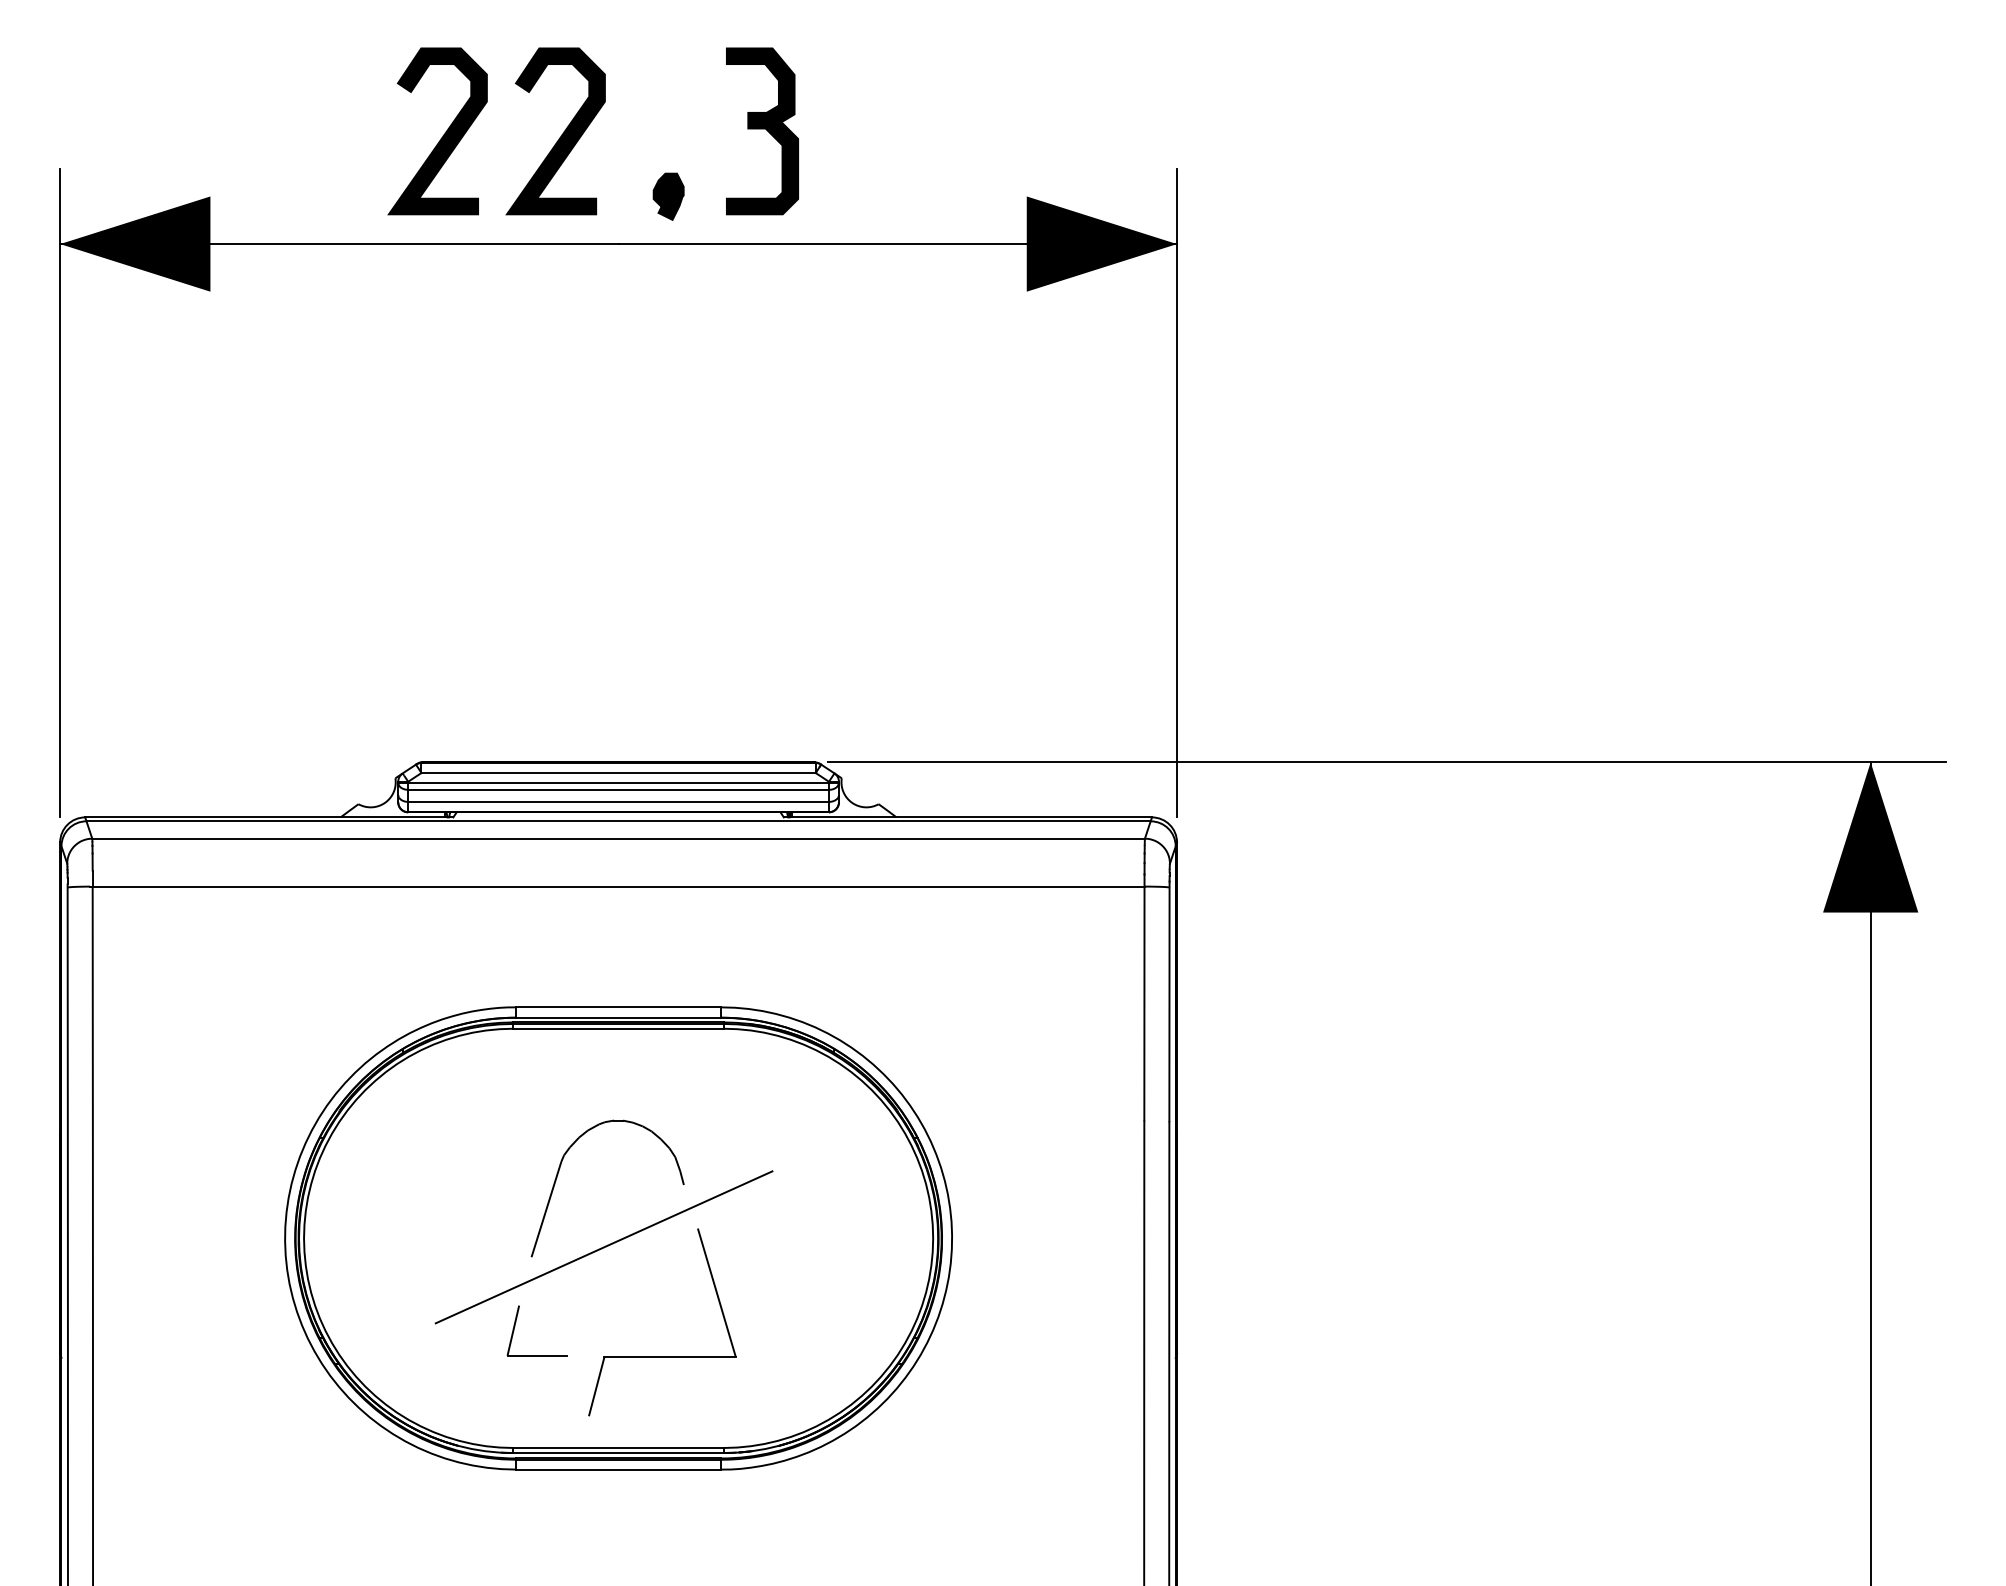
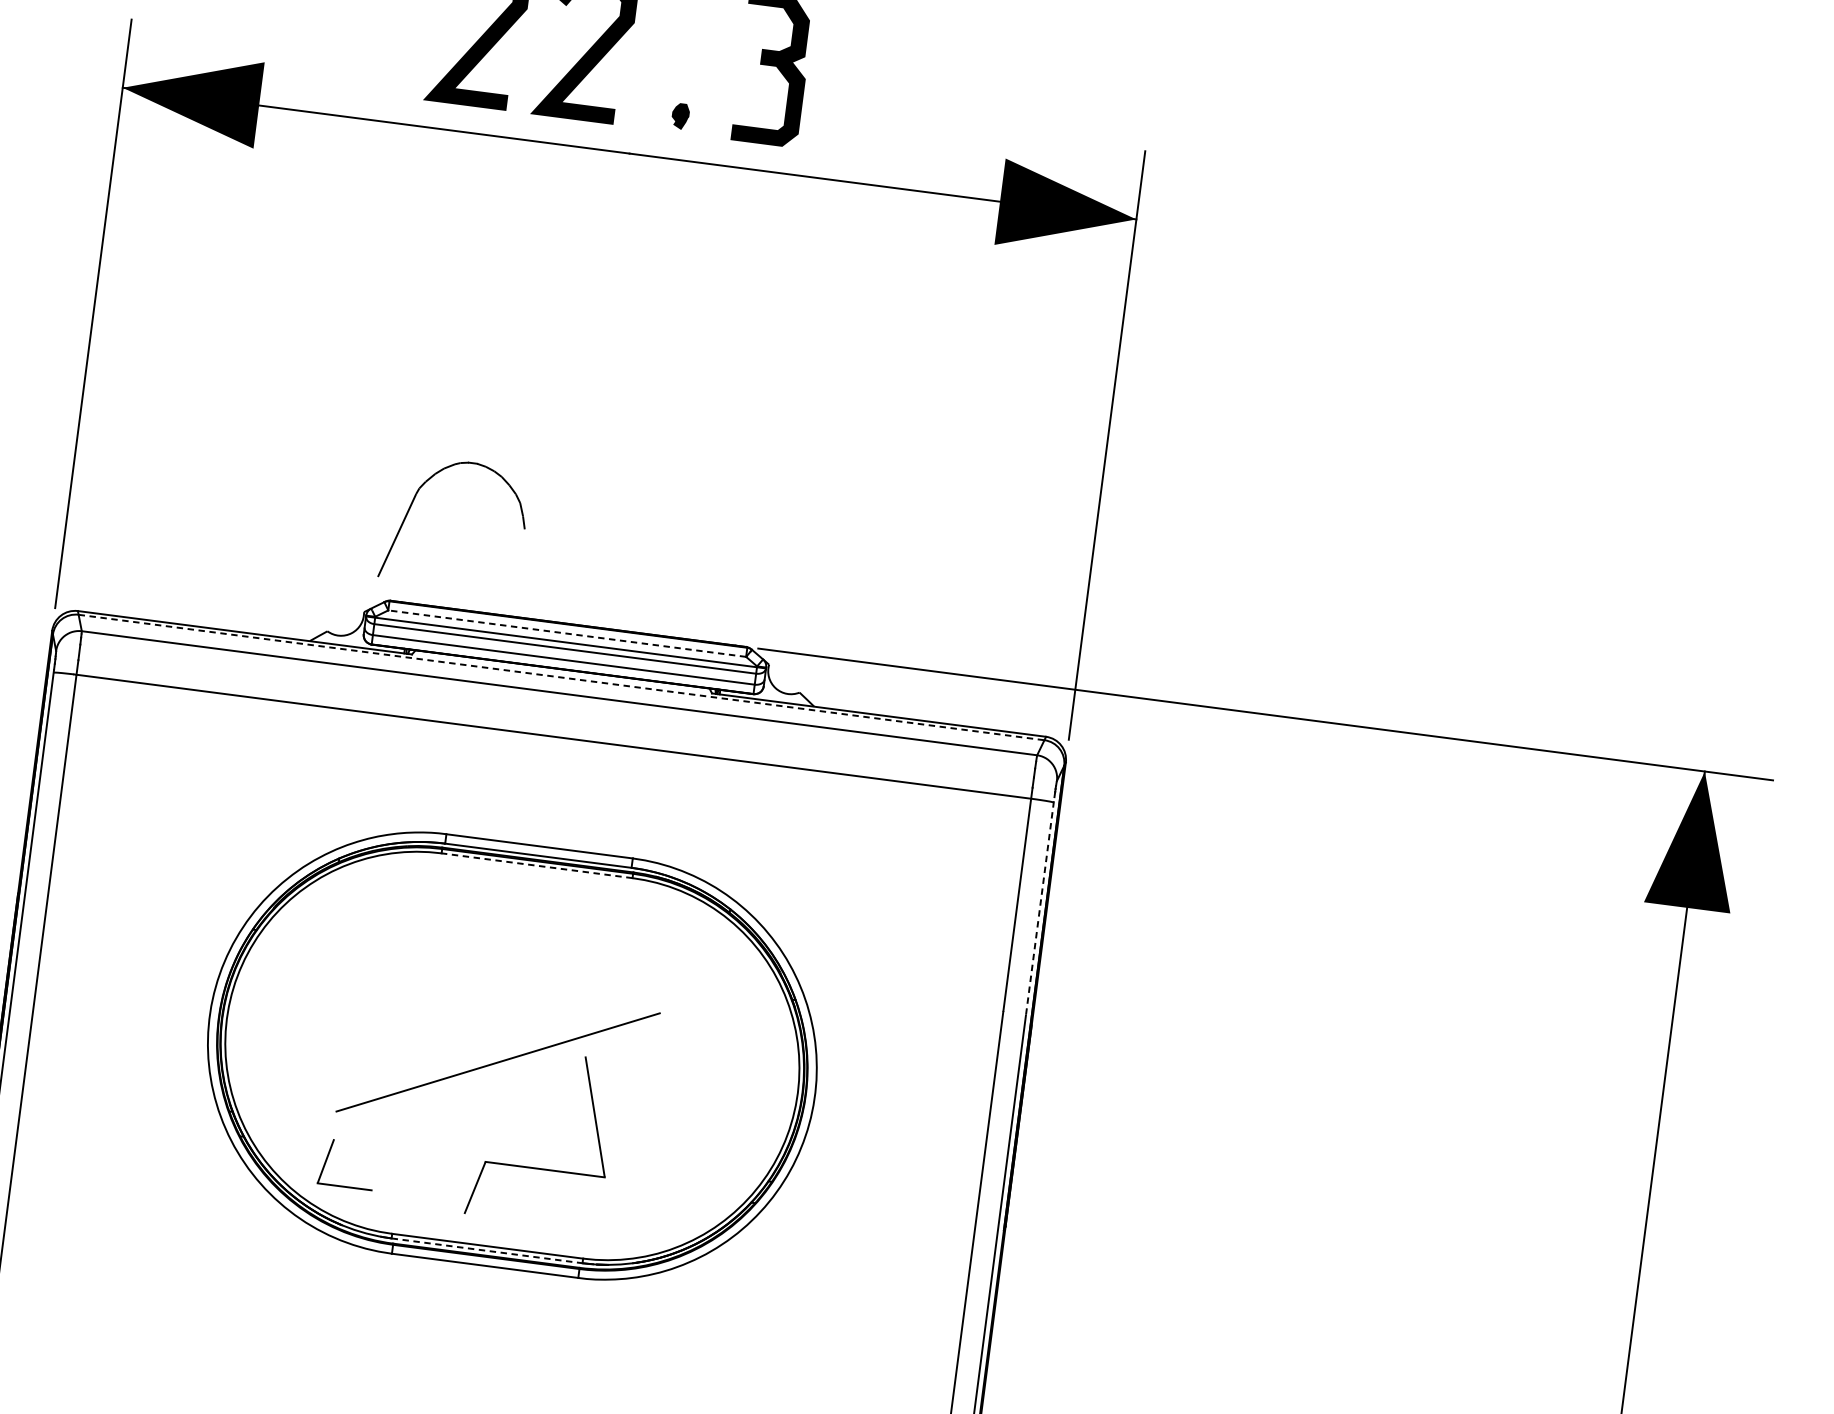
part: (668, 196) -> (680, 116), size x0.6
line: (618, 773) -> (567, 634), solid -> dashed
line: (619, 821) -> (562, 677), solid -> dashed
line: (1169, 1001) -> (1040, 905), solid -> dashed
line: (618, 1028) -> (537, 865), solid -> dashed
part: (559, 1171) -> (413, 502), moved
part: (515, 1326) -> (328, 1157), moved
line: (619, 1453) -> (487, 1251), solid -> dashed

